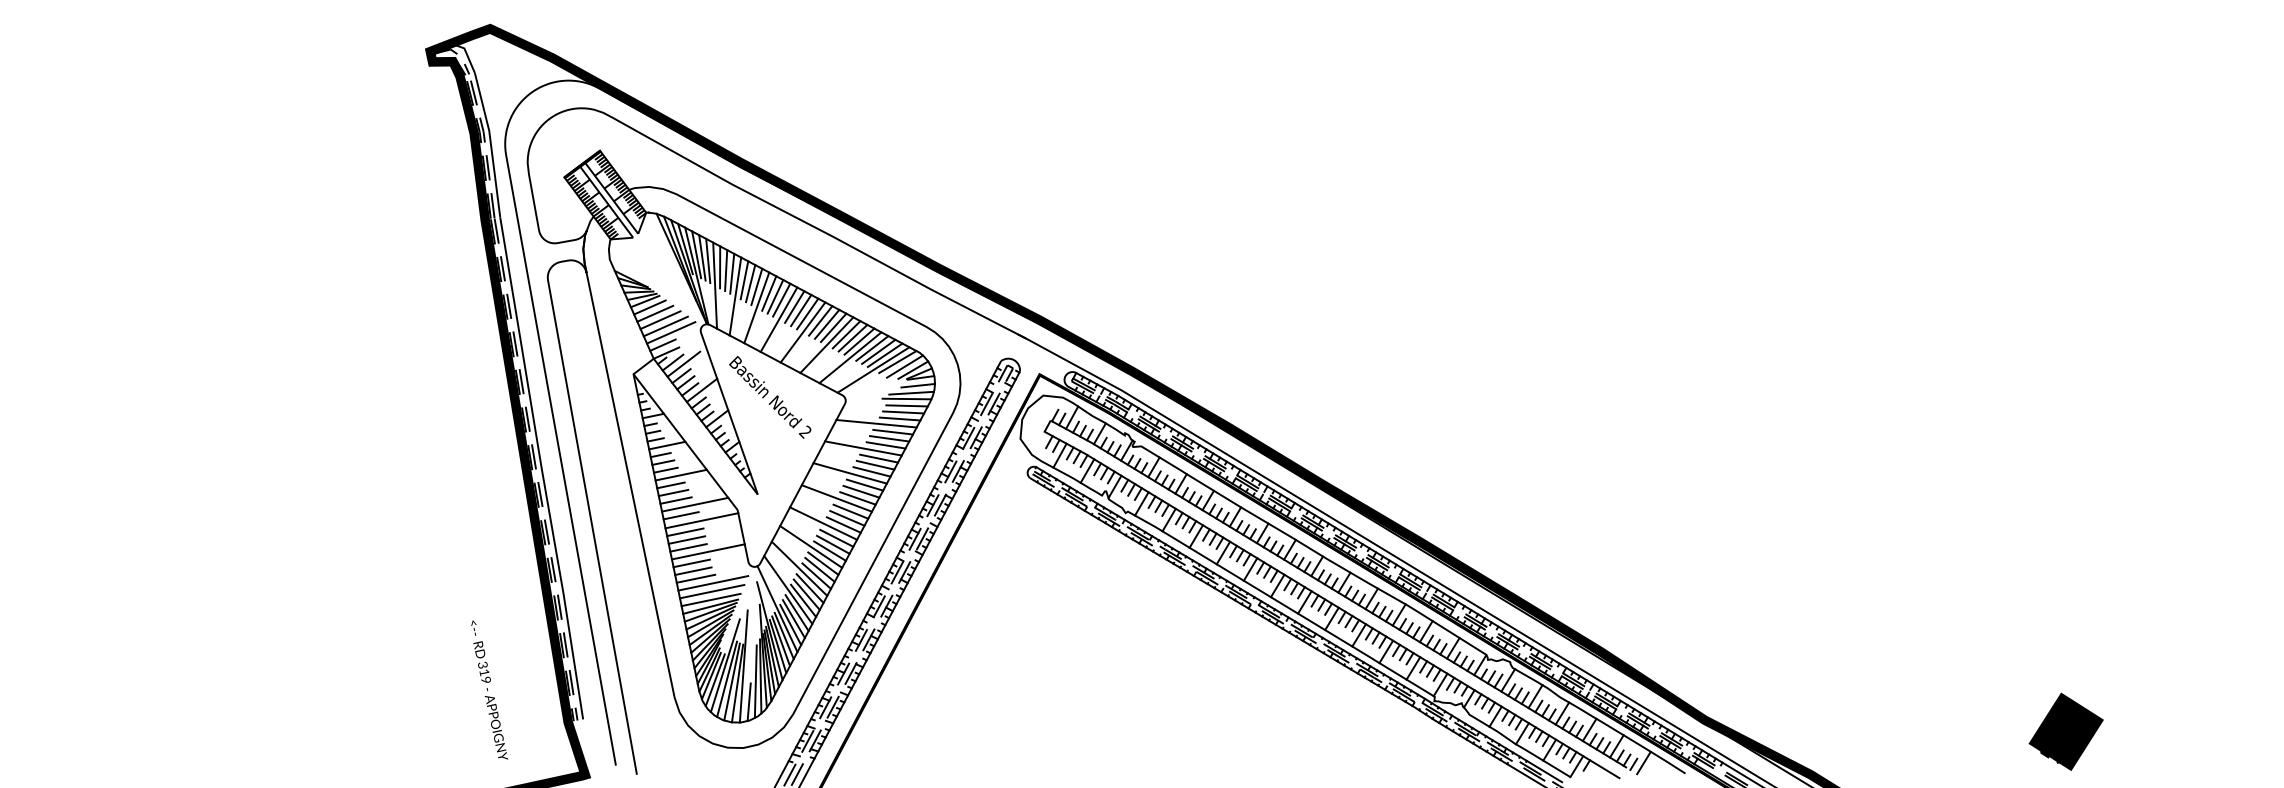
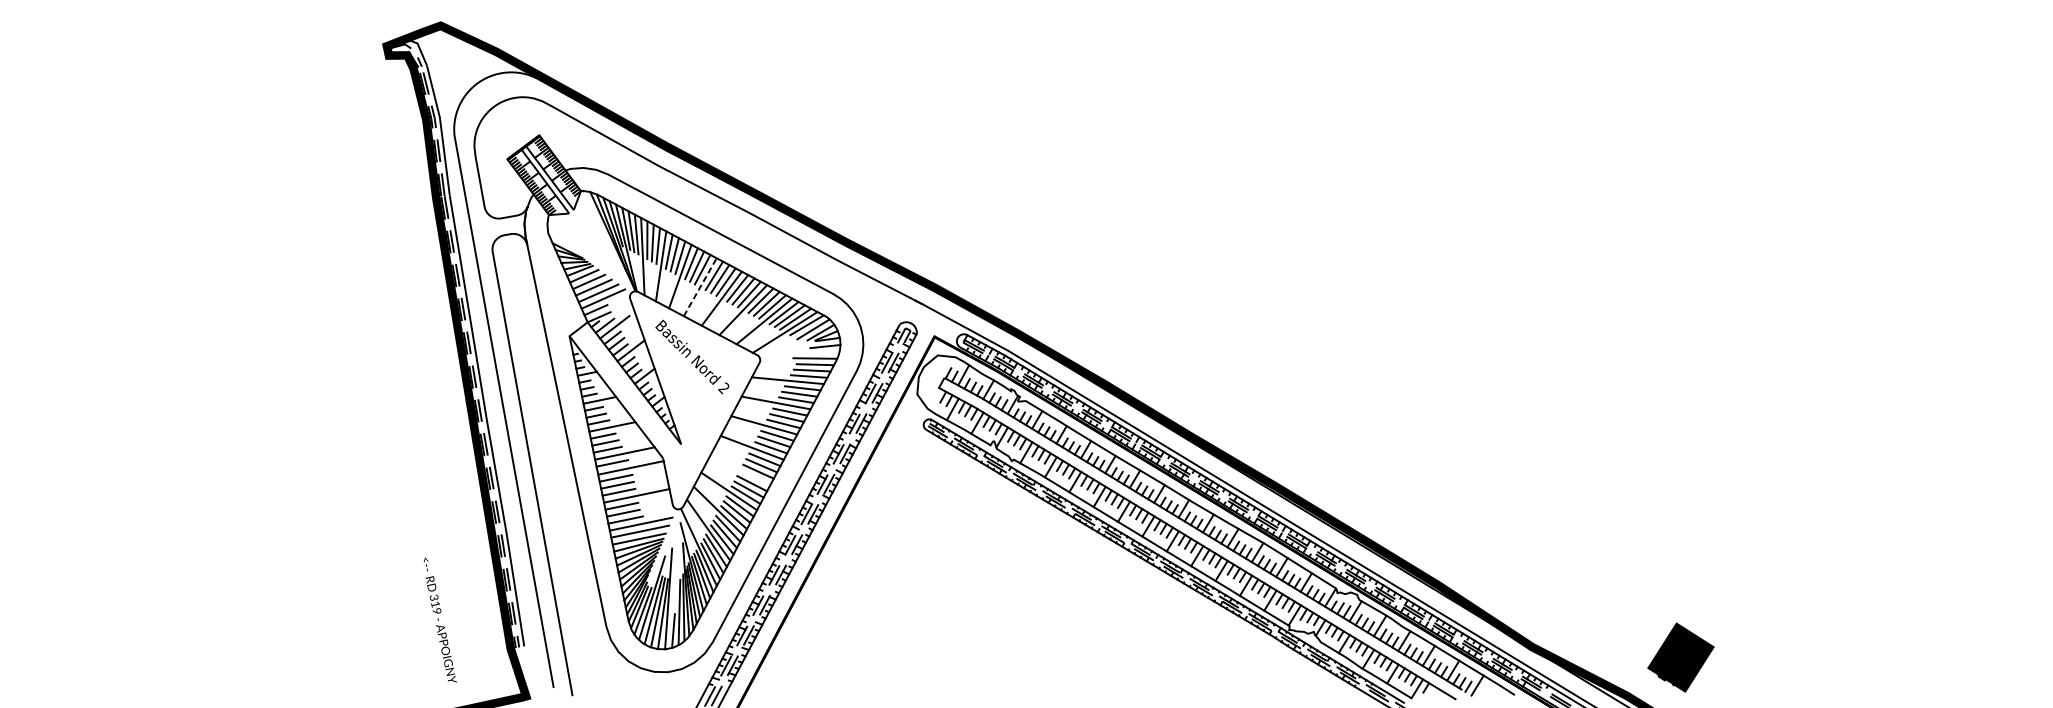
line: (779, 319) -> (700, 287), solid -> dashed
line: (911, 392) -> (819, 352), removed
line: (823, 523) -> (740, 470), removed
text: (2065, 731) -> (1680, 657), moved

